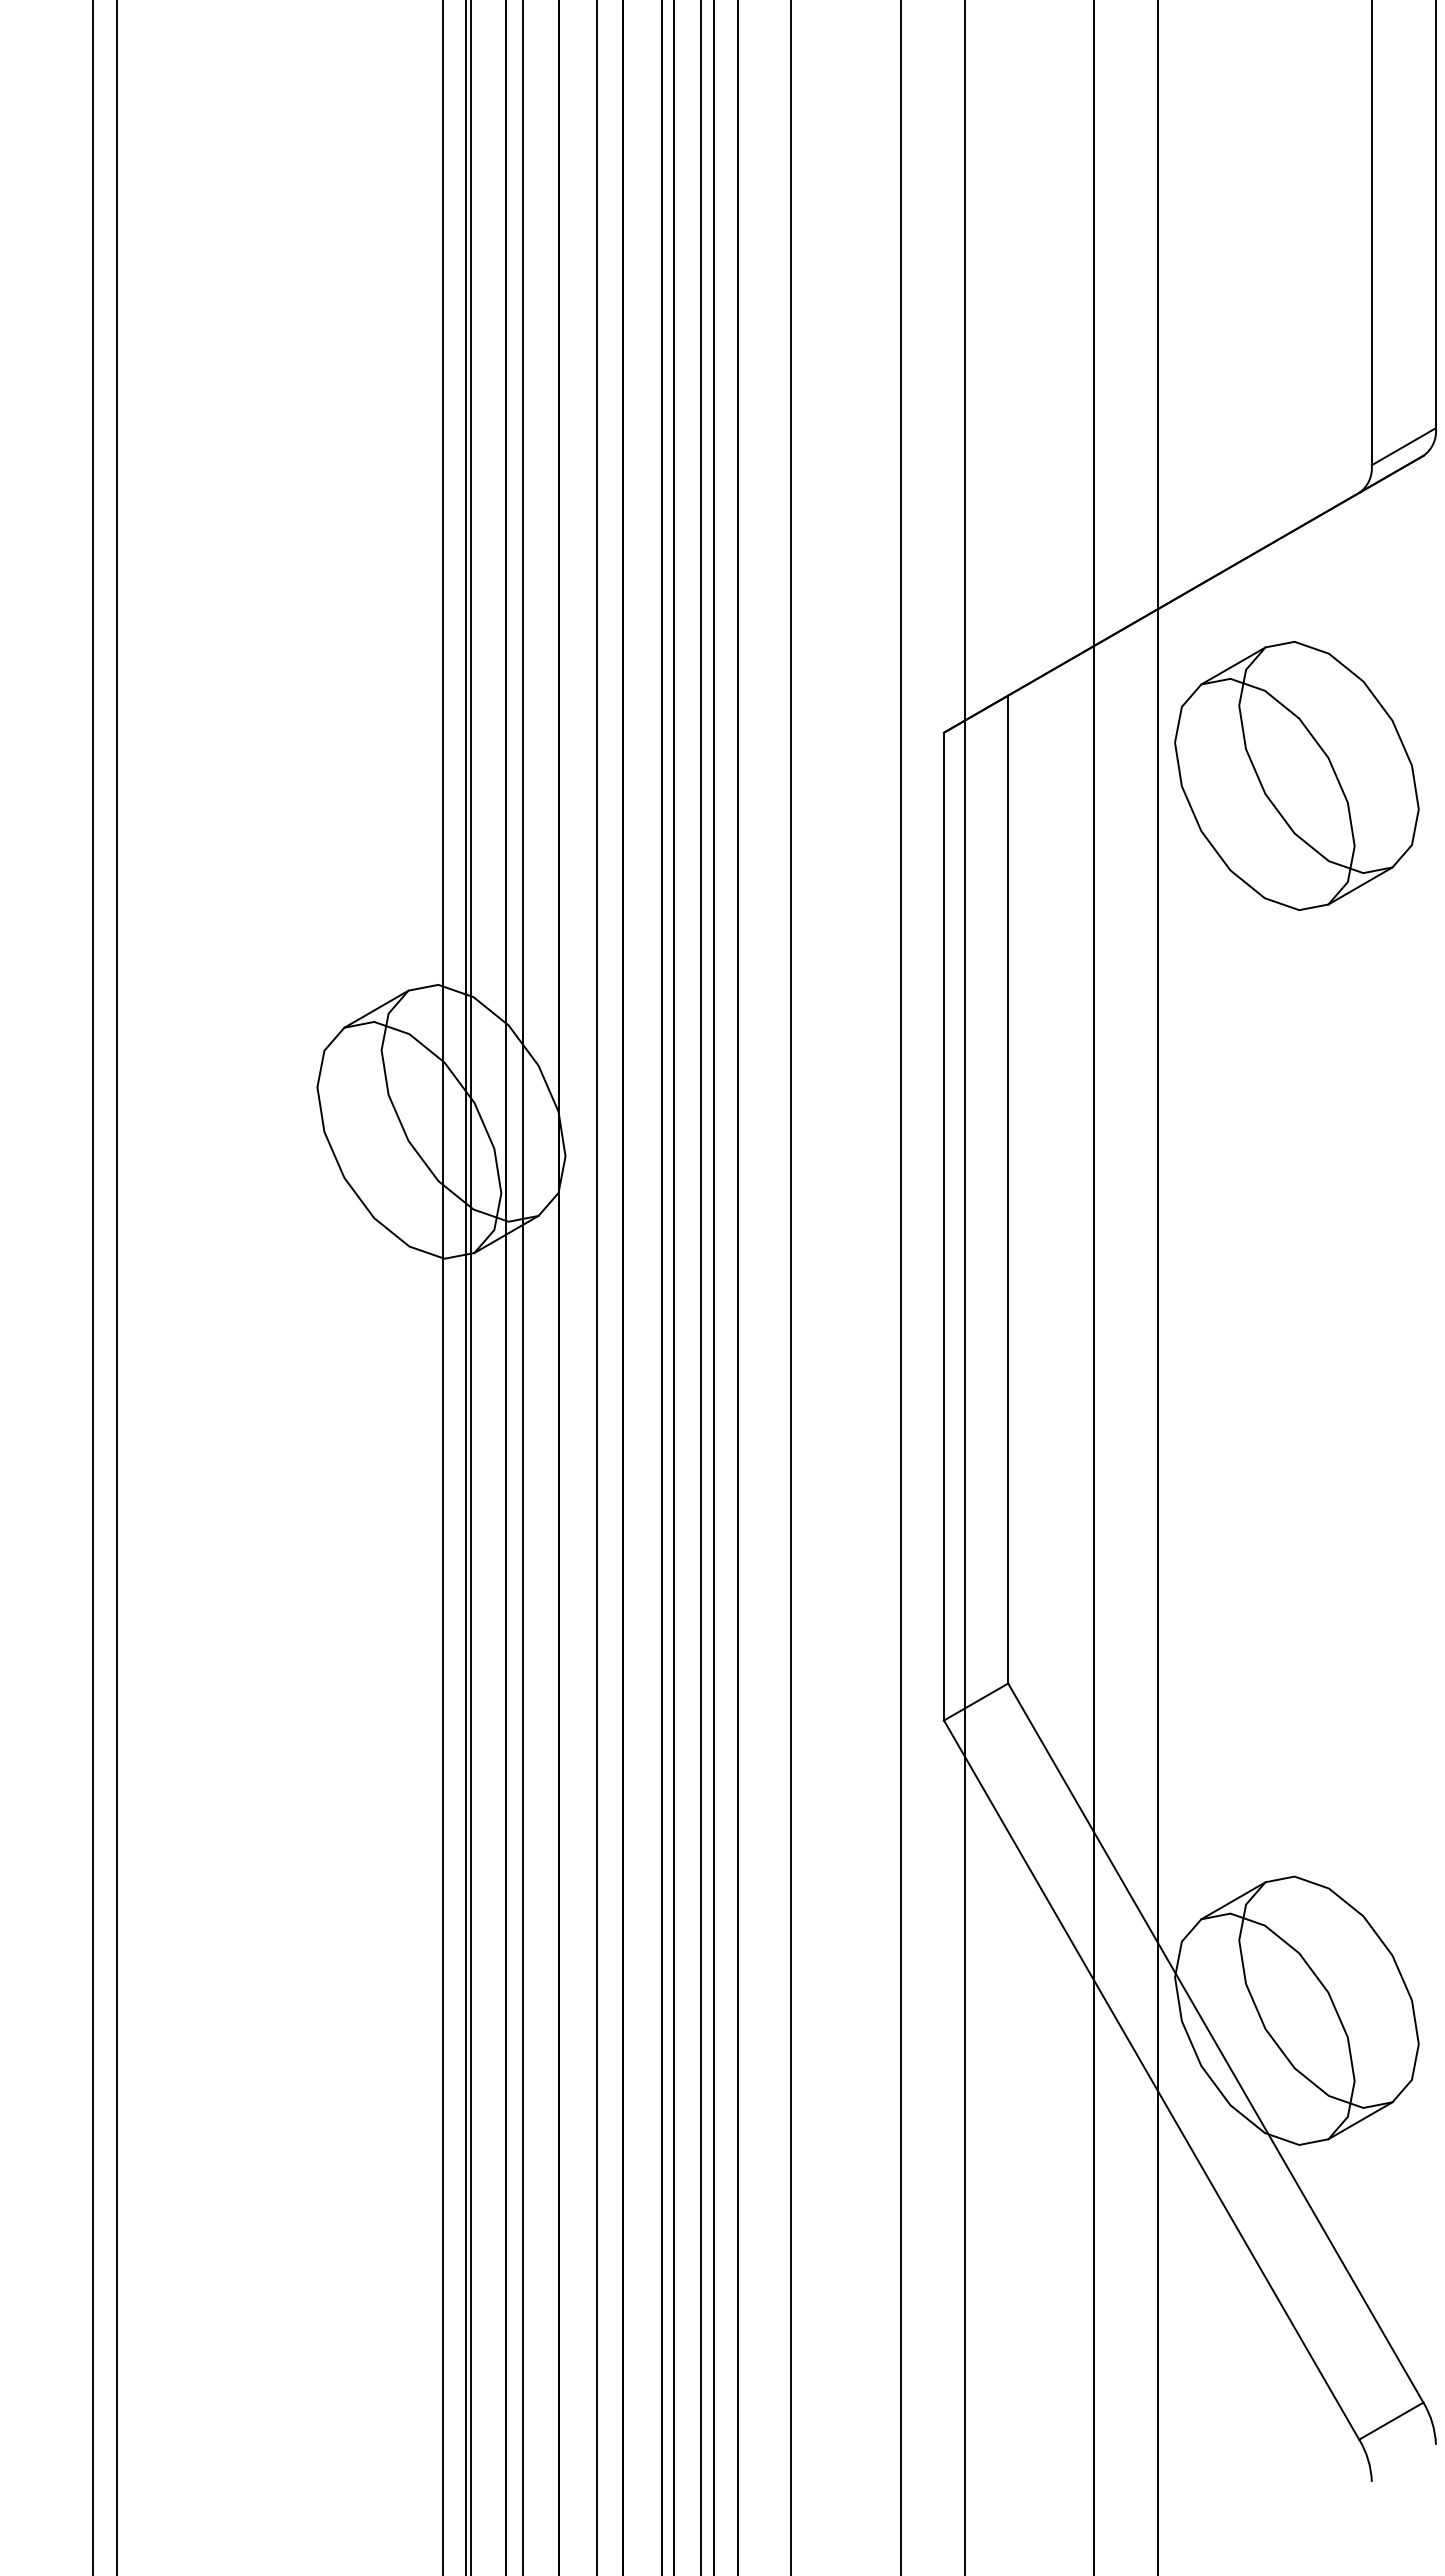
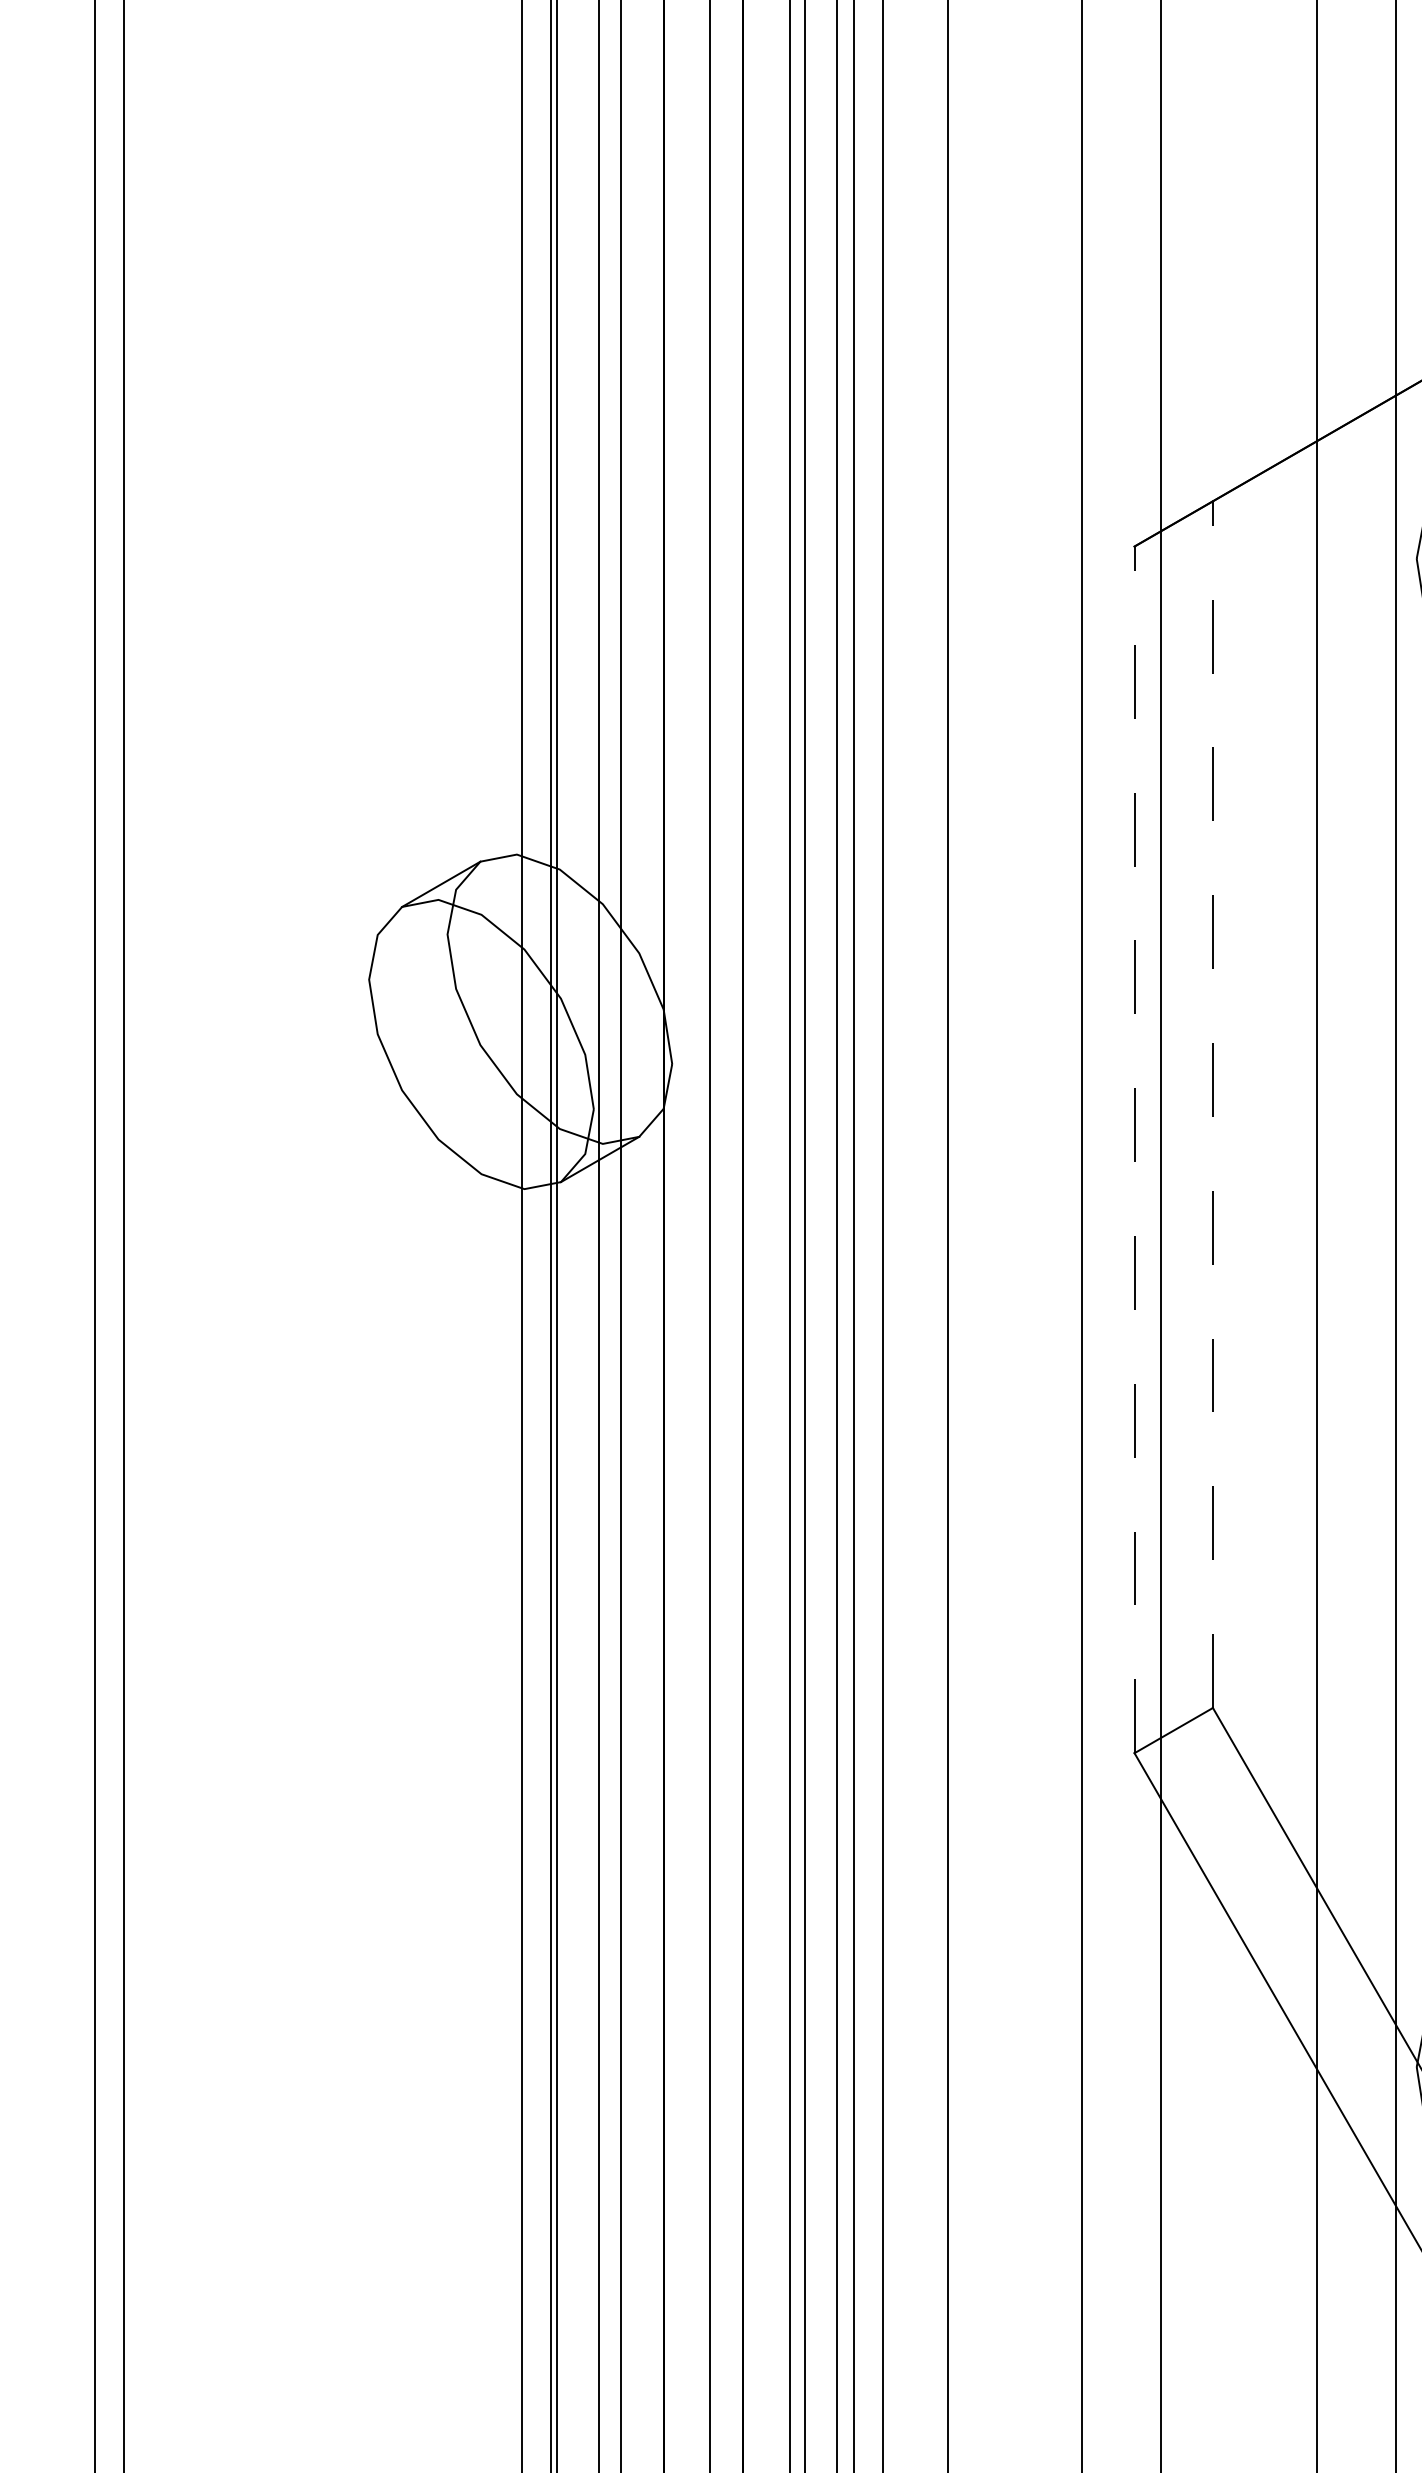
line: (1008, 1189) -> (1213, 1104), solid -> dashed
line: (944, 1226) -> (1135, 1149), solid -> dashed

